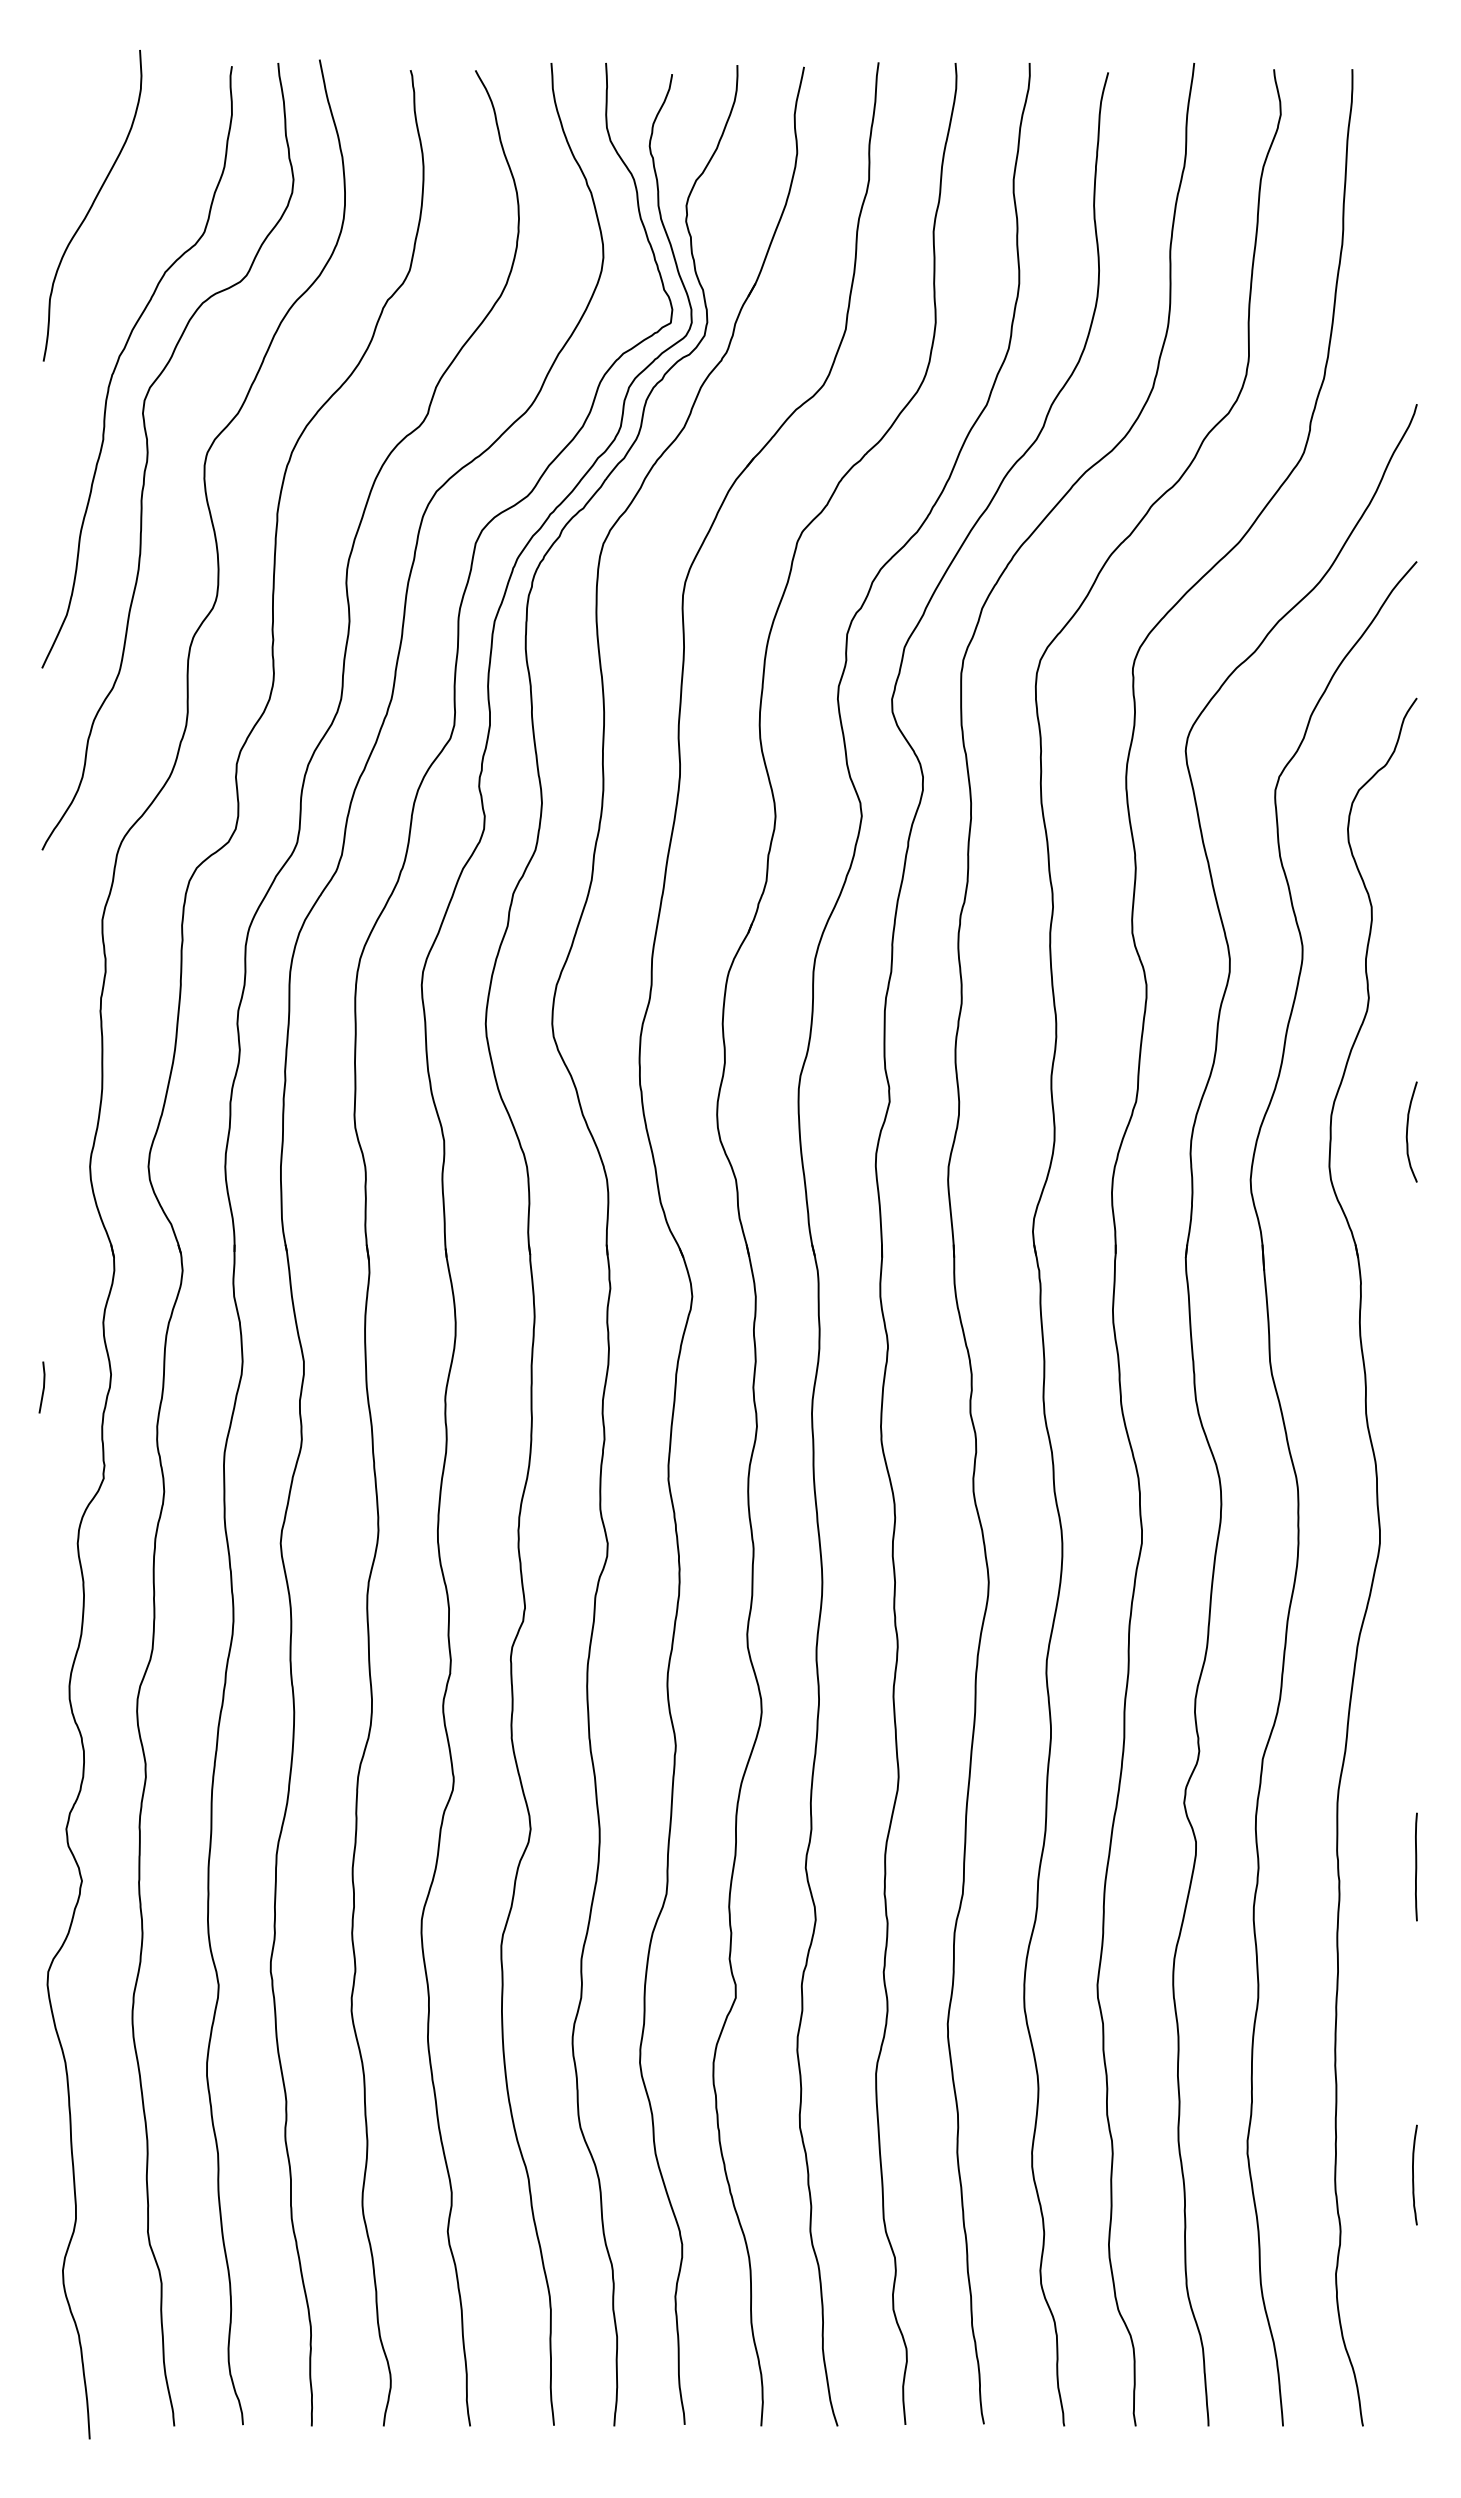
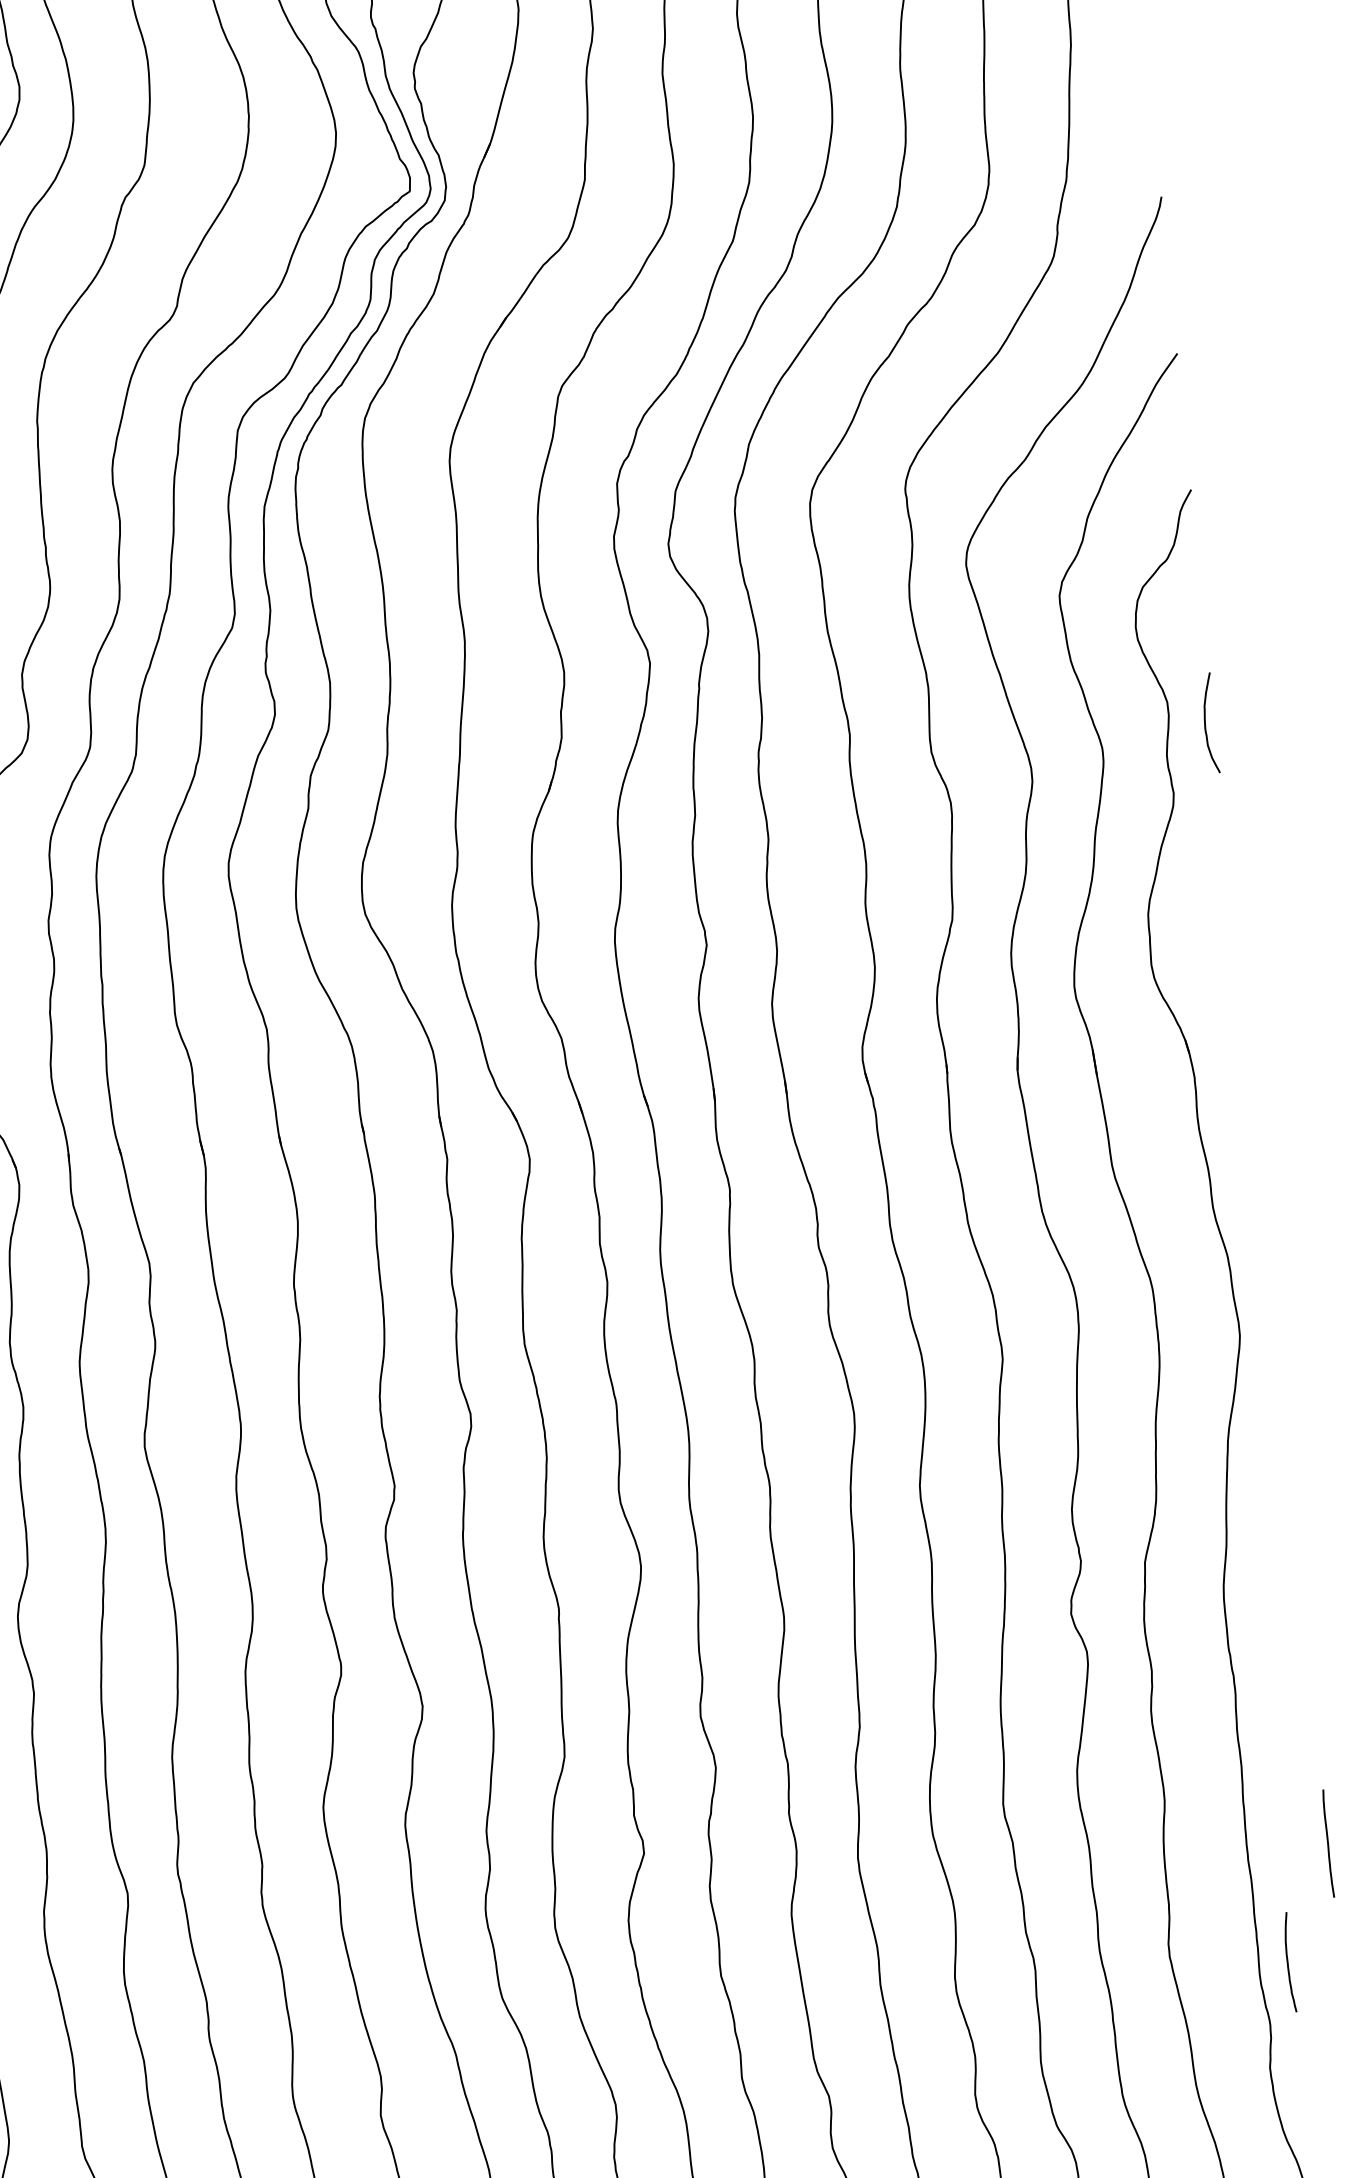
curve: (1407, 1131) -> (1205, 723), moved
line: (1416, 1866) -> (1328, 1843), moved
curve: (1413, 2174) -> (1287, 1961), moved

